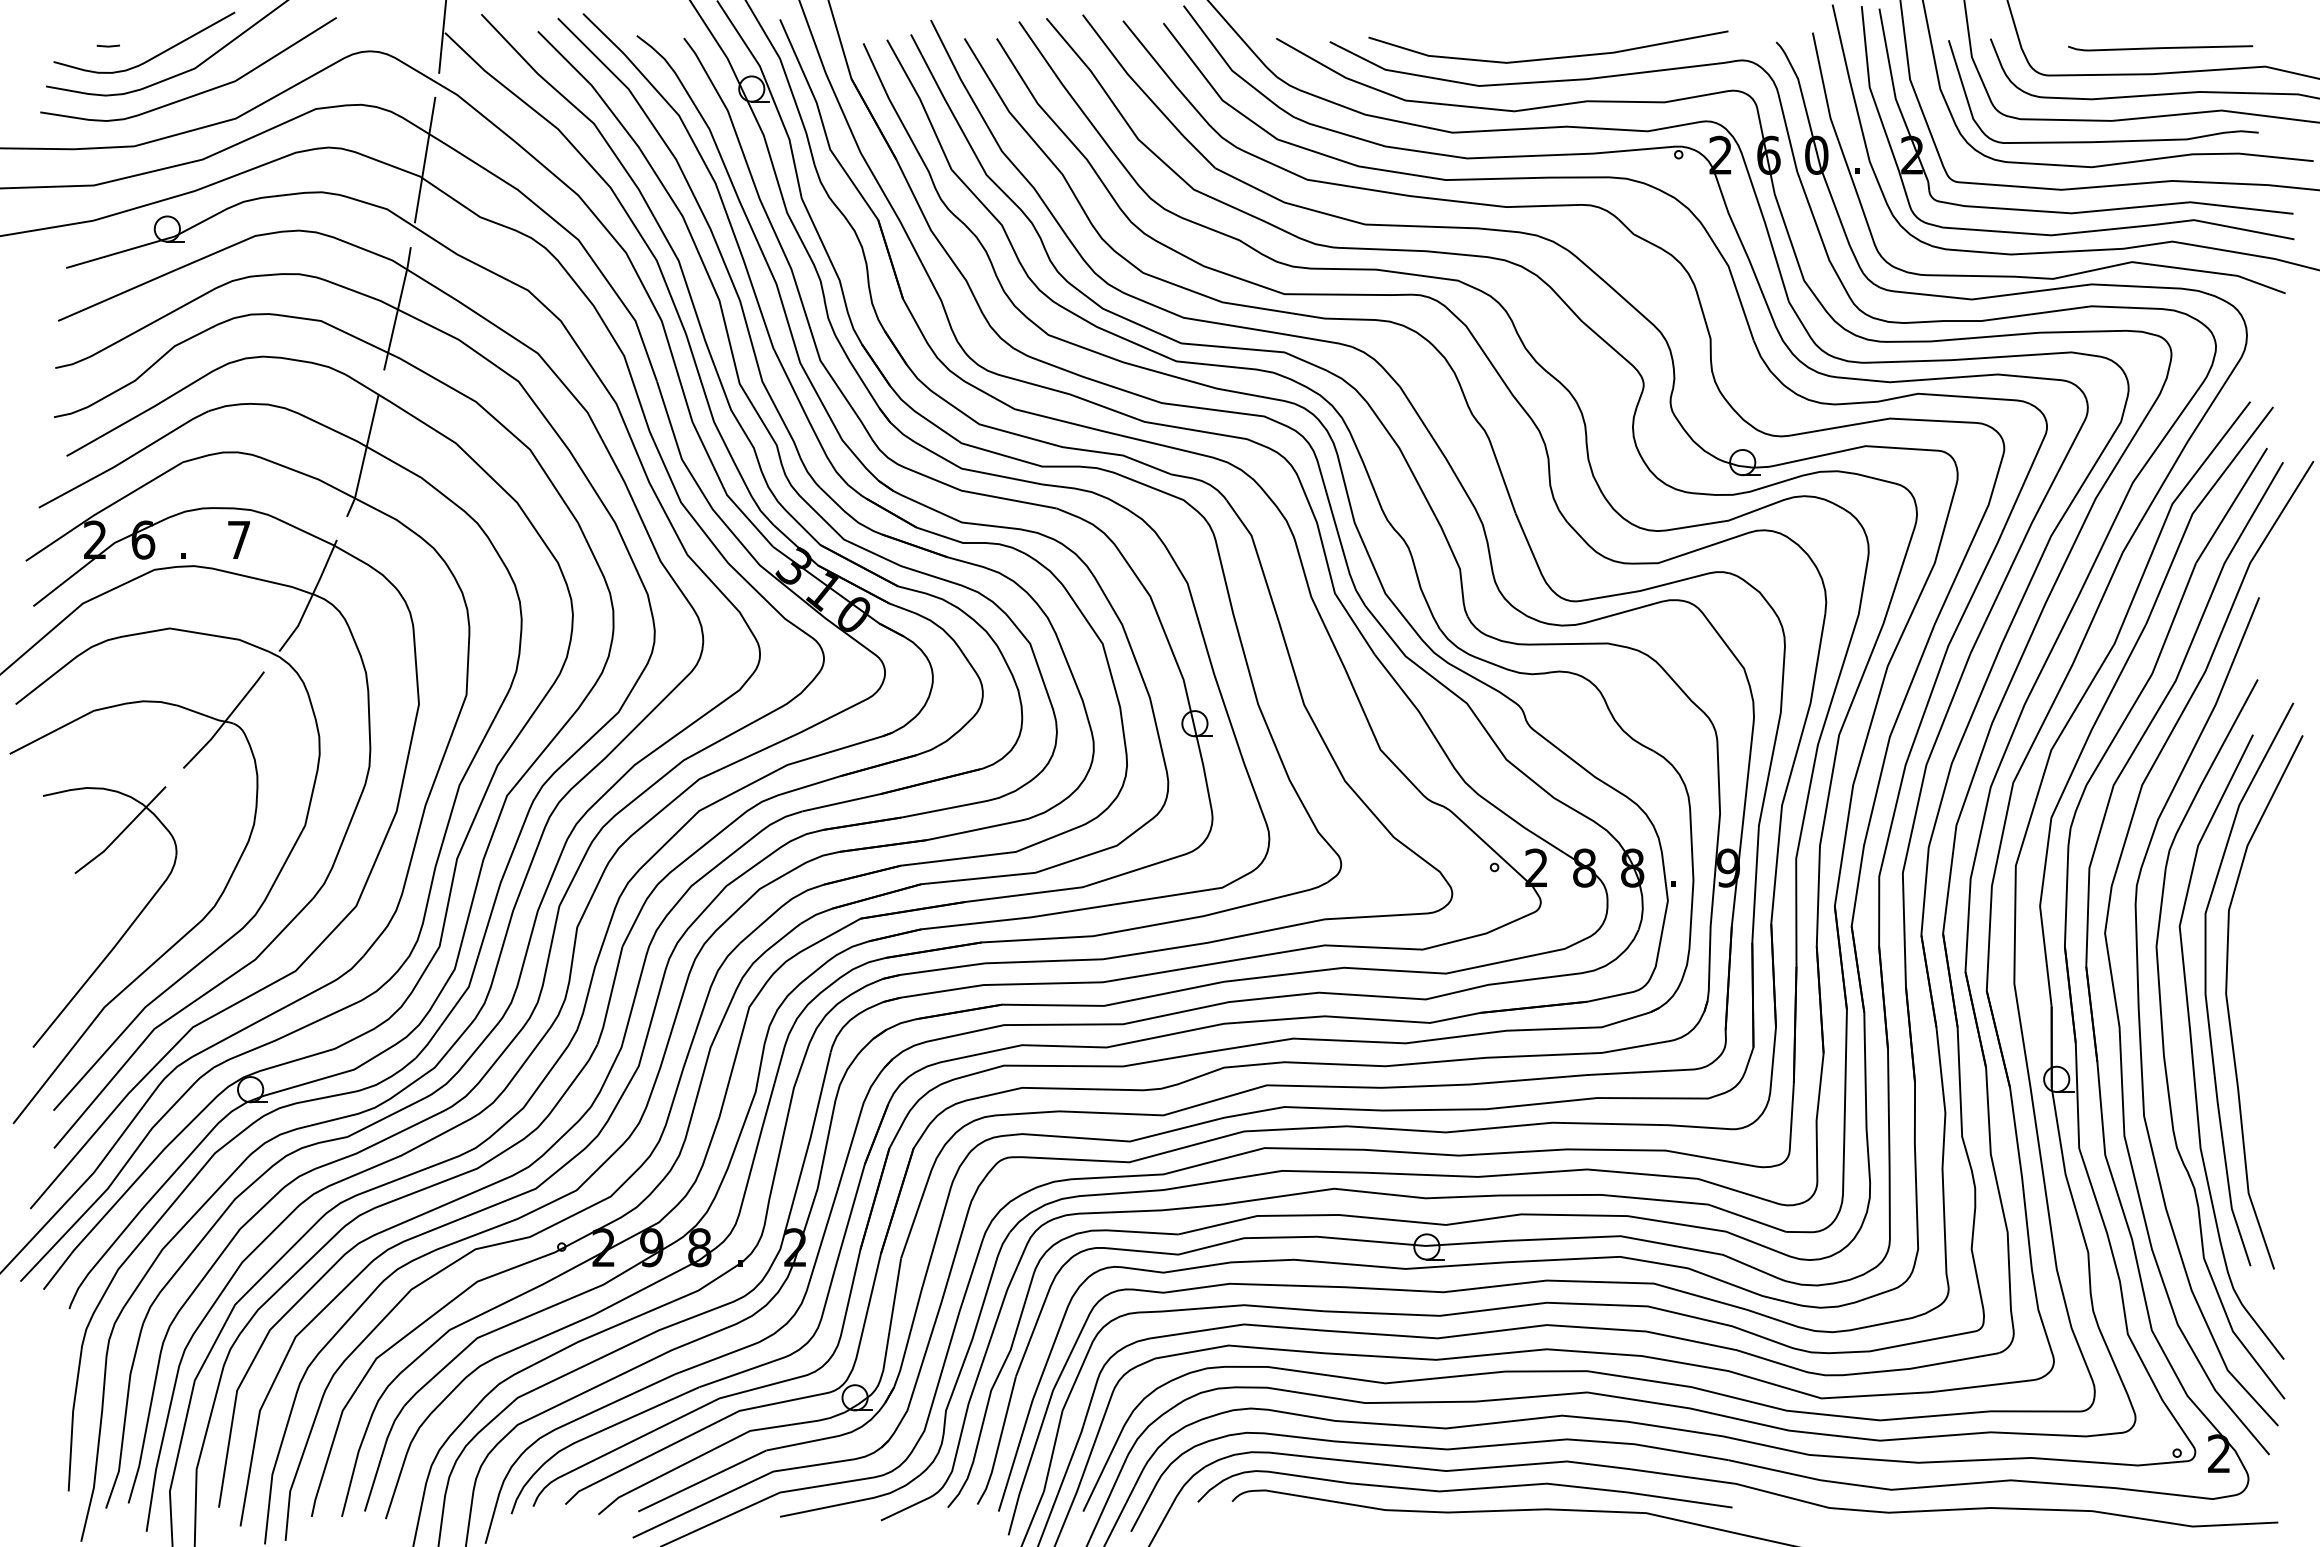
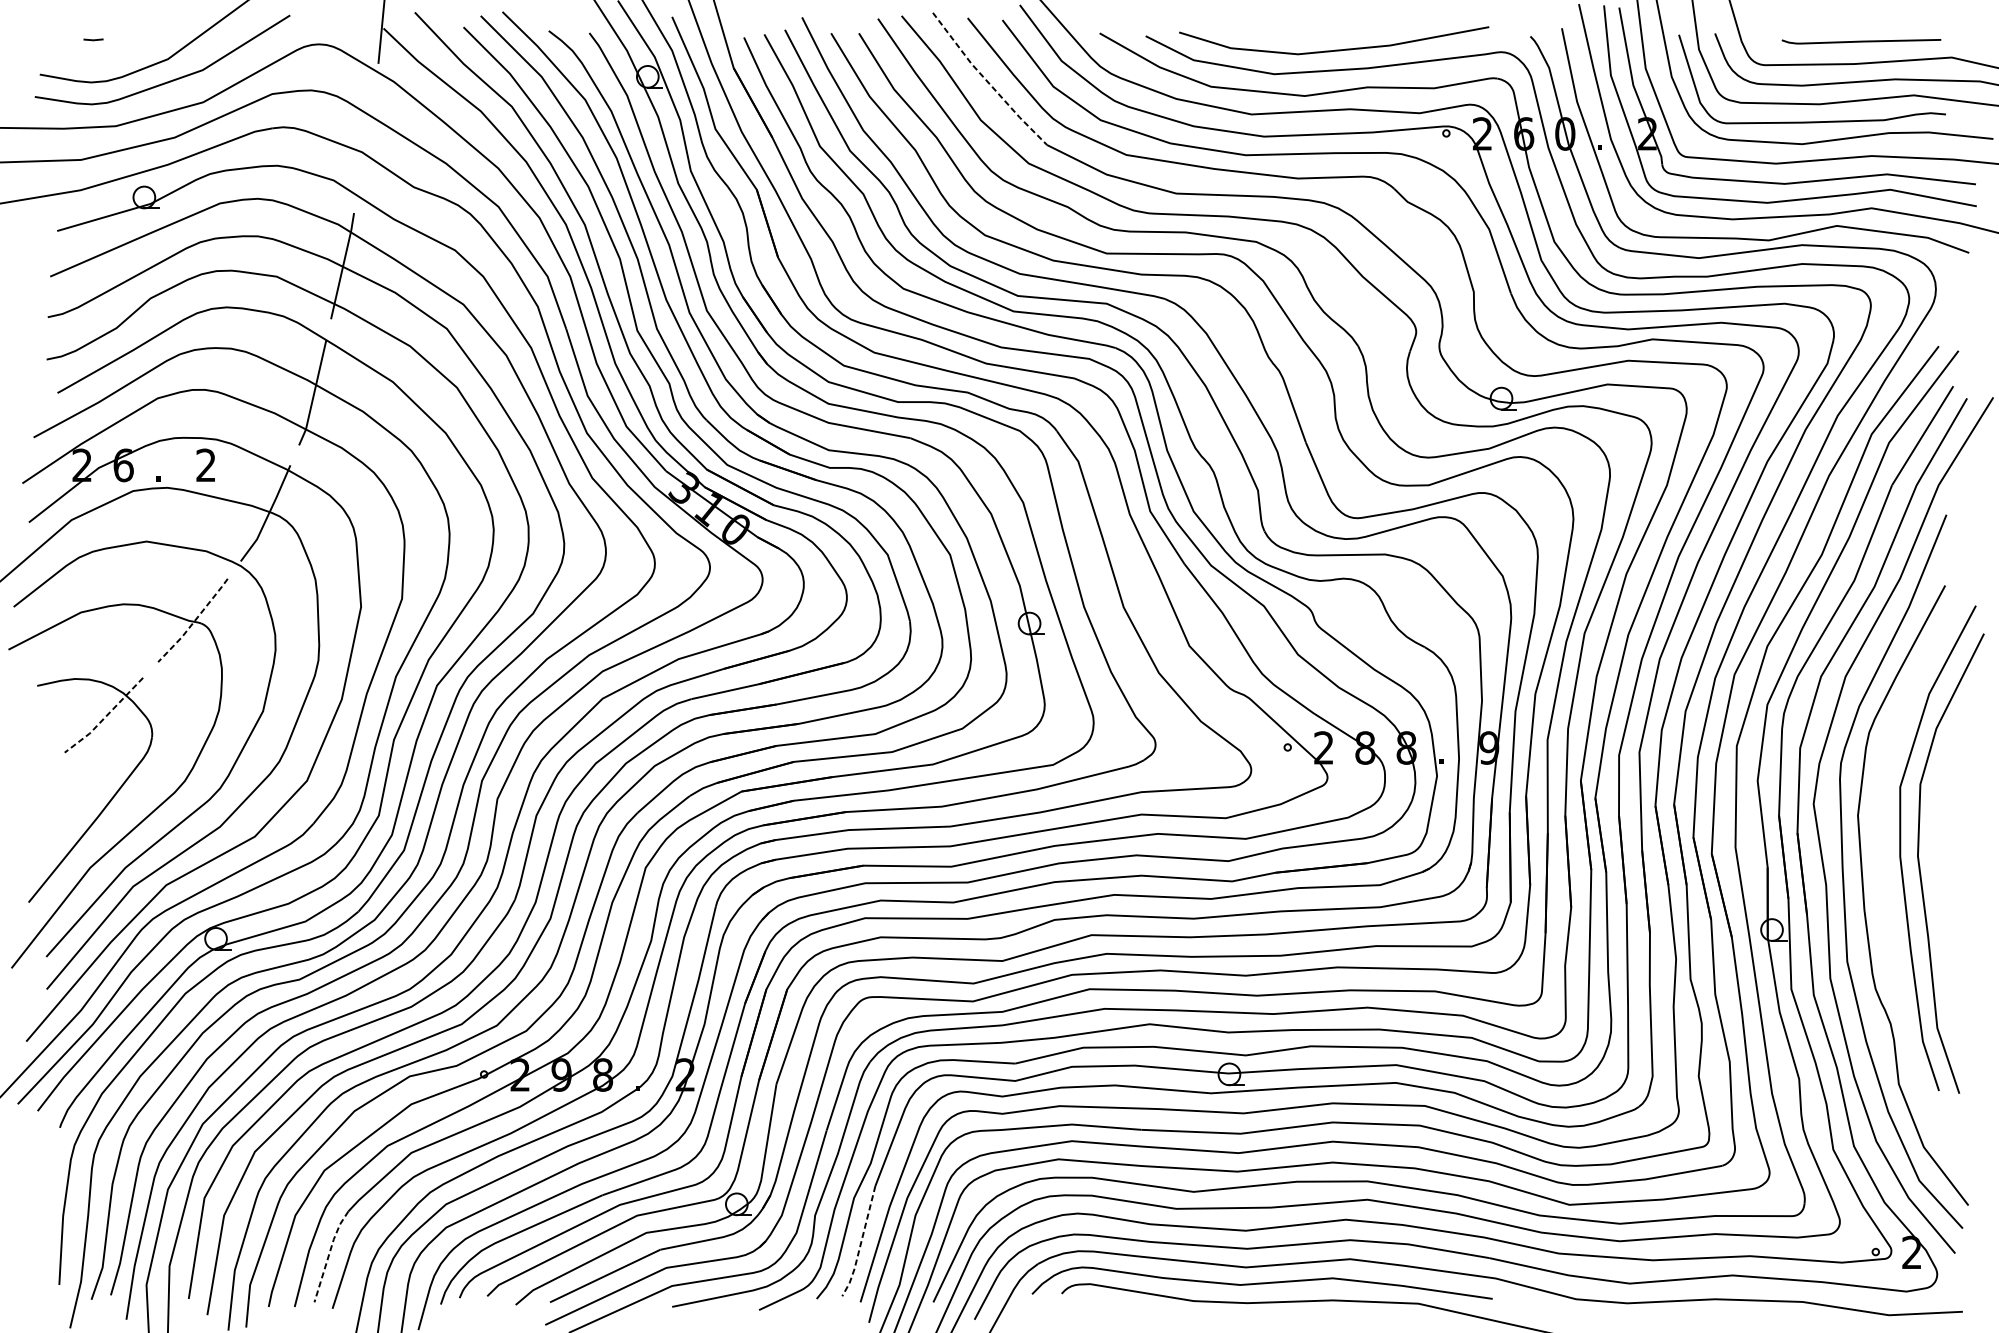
curve: (153, 56) -> (132, 48), removed
line: (1145, 94) -> (987, 81), solid -> dashed
line: (424, 159) -> (365, 137), removed
text: (238, 539) -> (205, 464), 7 -> 2
line: (225, 721) -> (194, 621), solid -> dashed
line: (121, 832) -> (104, 717), solid -> dashed
curve: (2193, 1053) -> (1889, 907), removed
line: (999, 1443) -> (861, 1243), solid -> dashed
line: (381, 1456) -> (328, 1254), solid -> dashed

